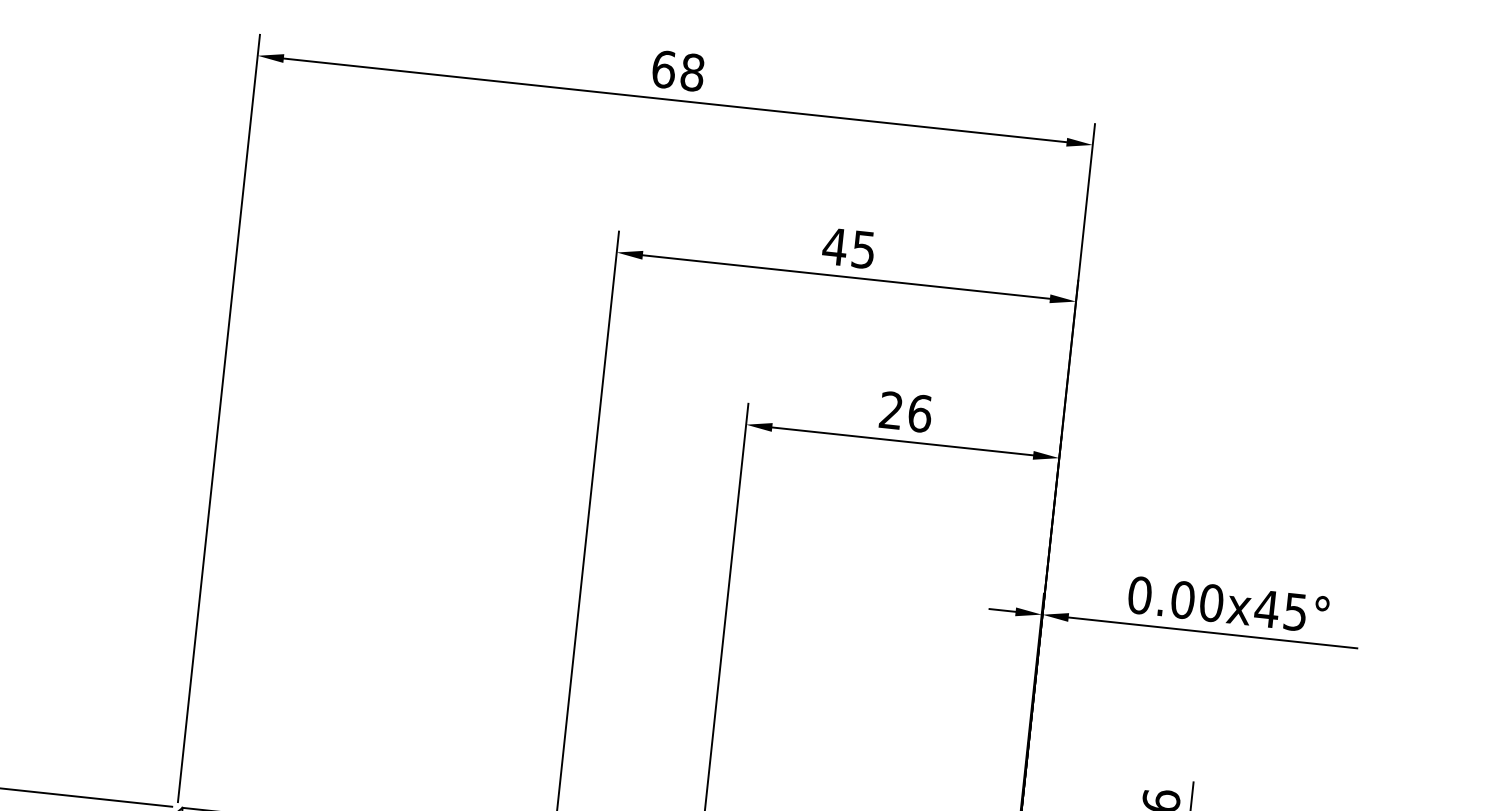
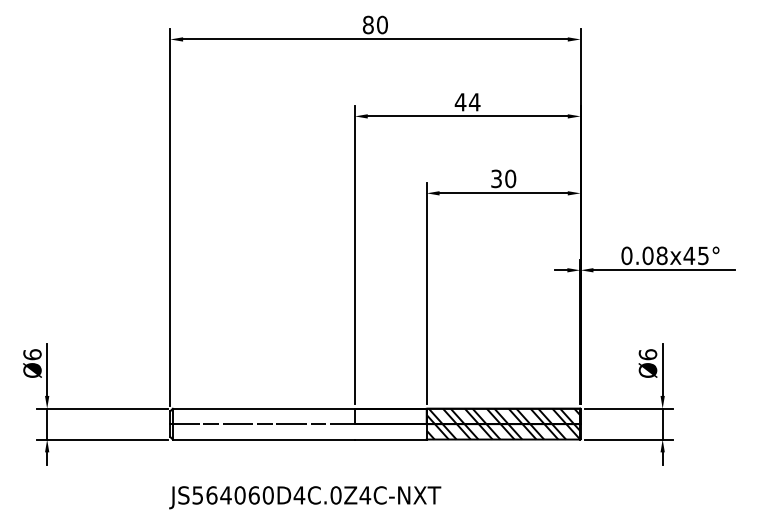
text: (676, 69) -> (374, 24), 68 -> 80
text: (863, 250) -> (474, 102), 45 -> 44
text: (905, 411) -> (503, 178), 26 -> 30
text: (1210, 602) -> (661, 255), 0.00 -> 0.08

